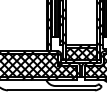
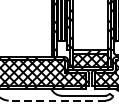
line: (50, 90) -> (56, 100), solid -> dashed

